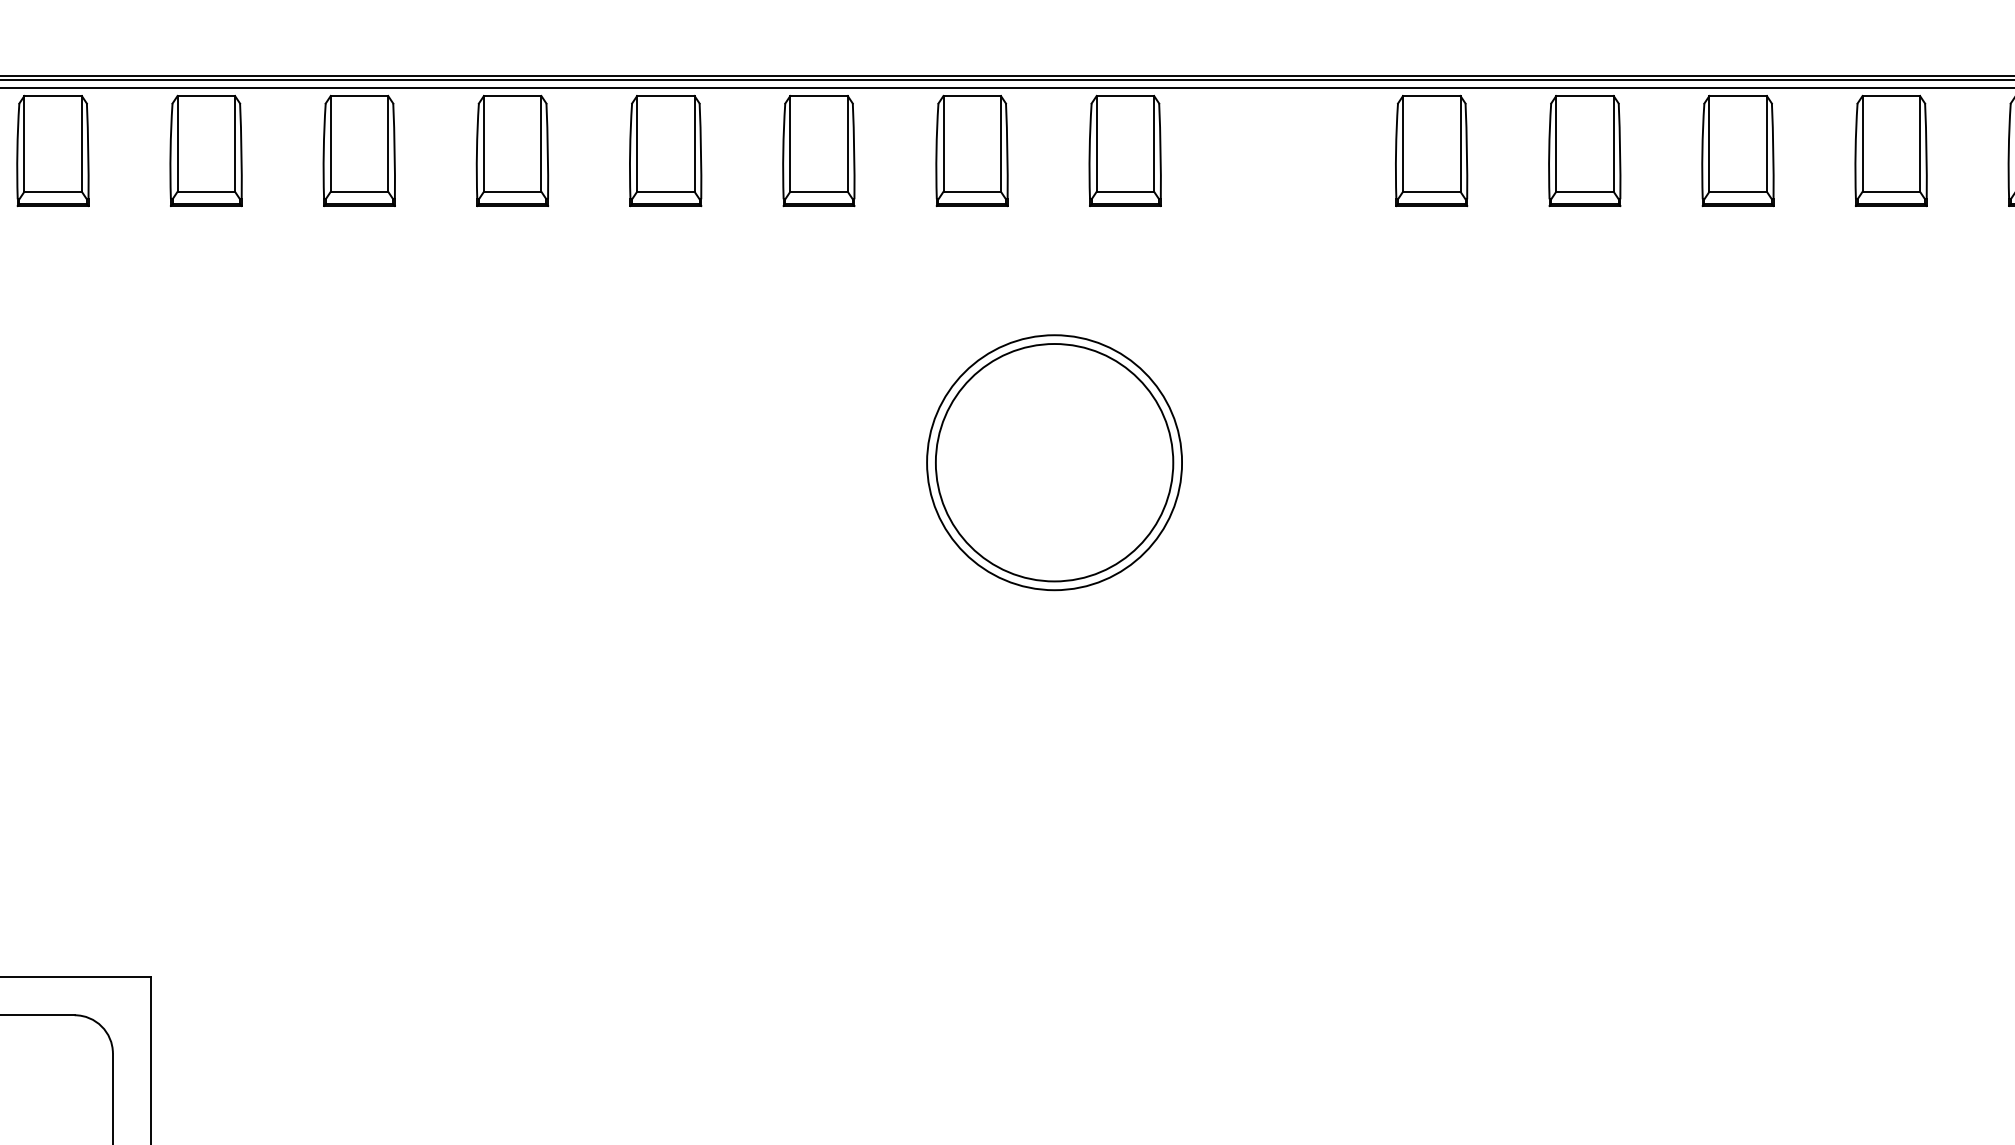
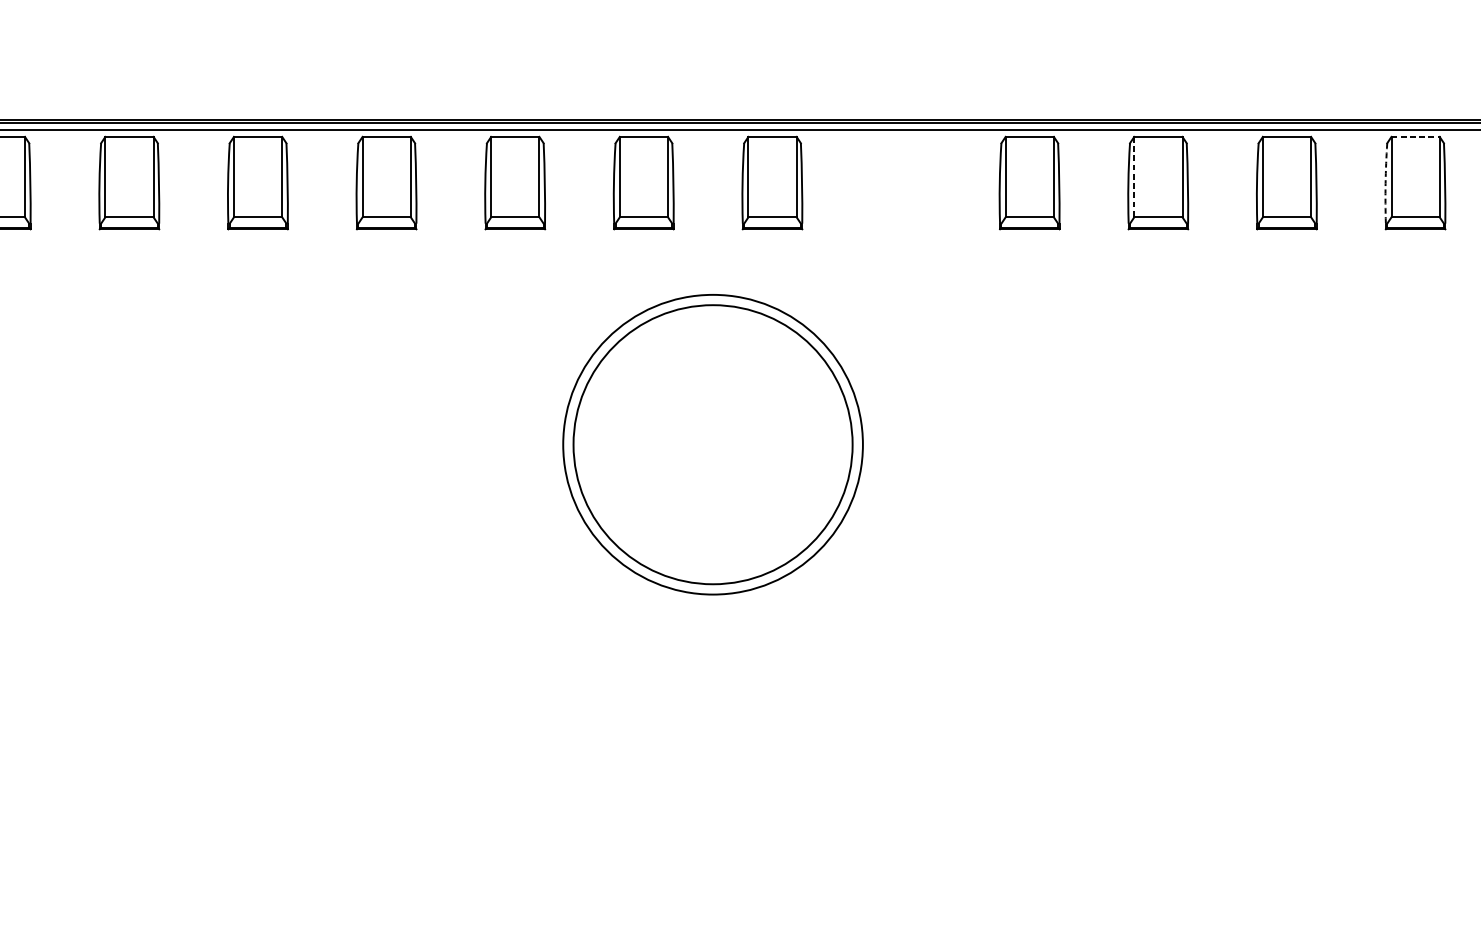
line: (1891, 96) -> (1415, 137), solid -> dashed
line: (1556, 143) -> (1134, 176), solid -> dashed
arc: (1855, 151) -> (1385, 183), solid -> dashed
part: (1054, 462) -> (713, 444), size x1.4

